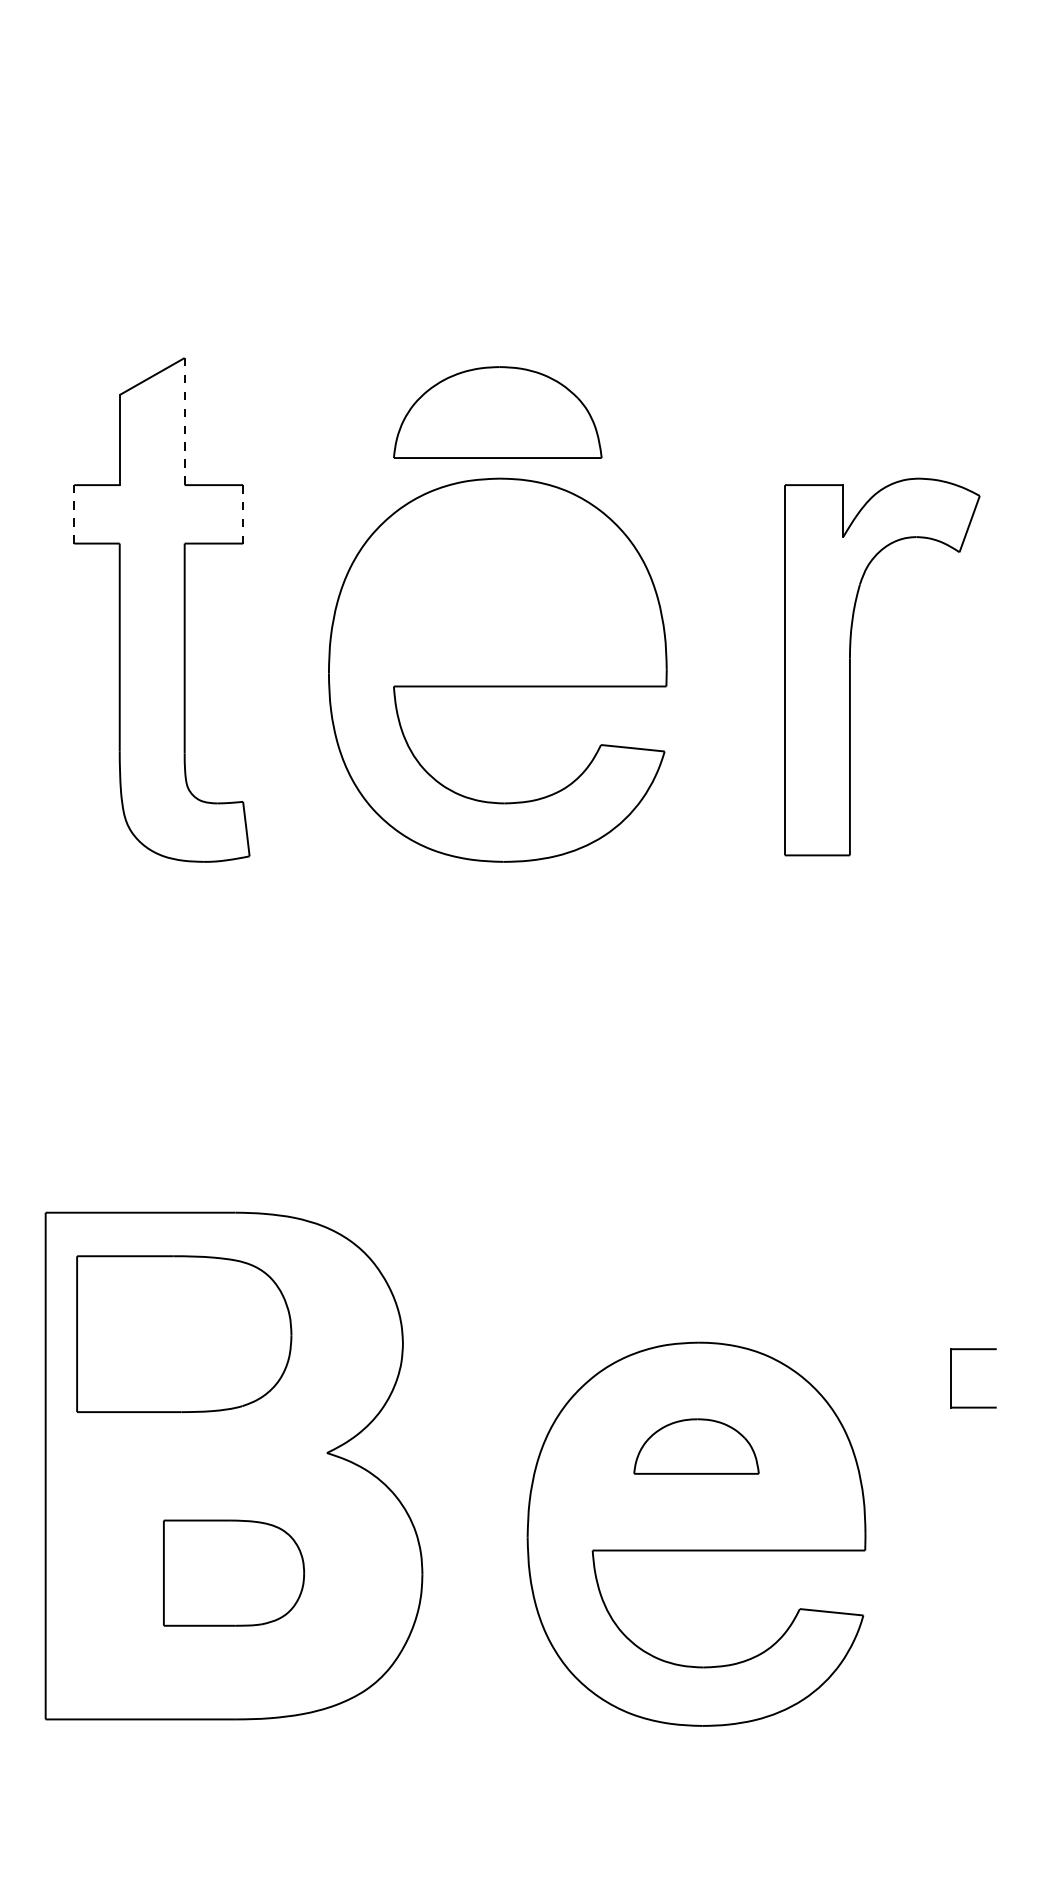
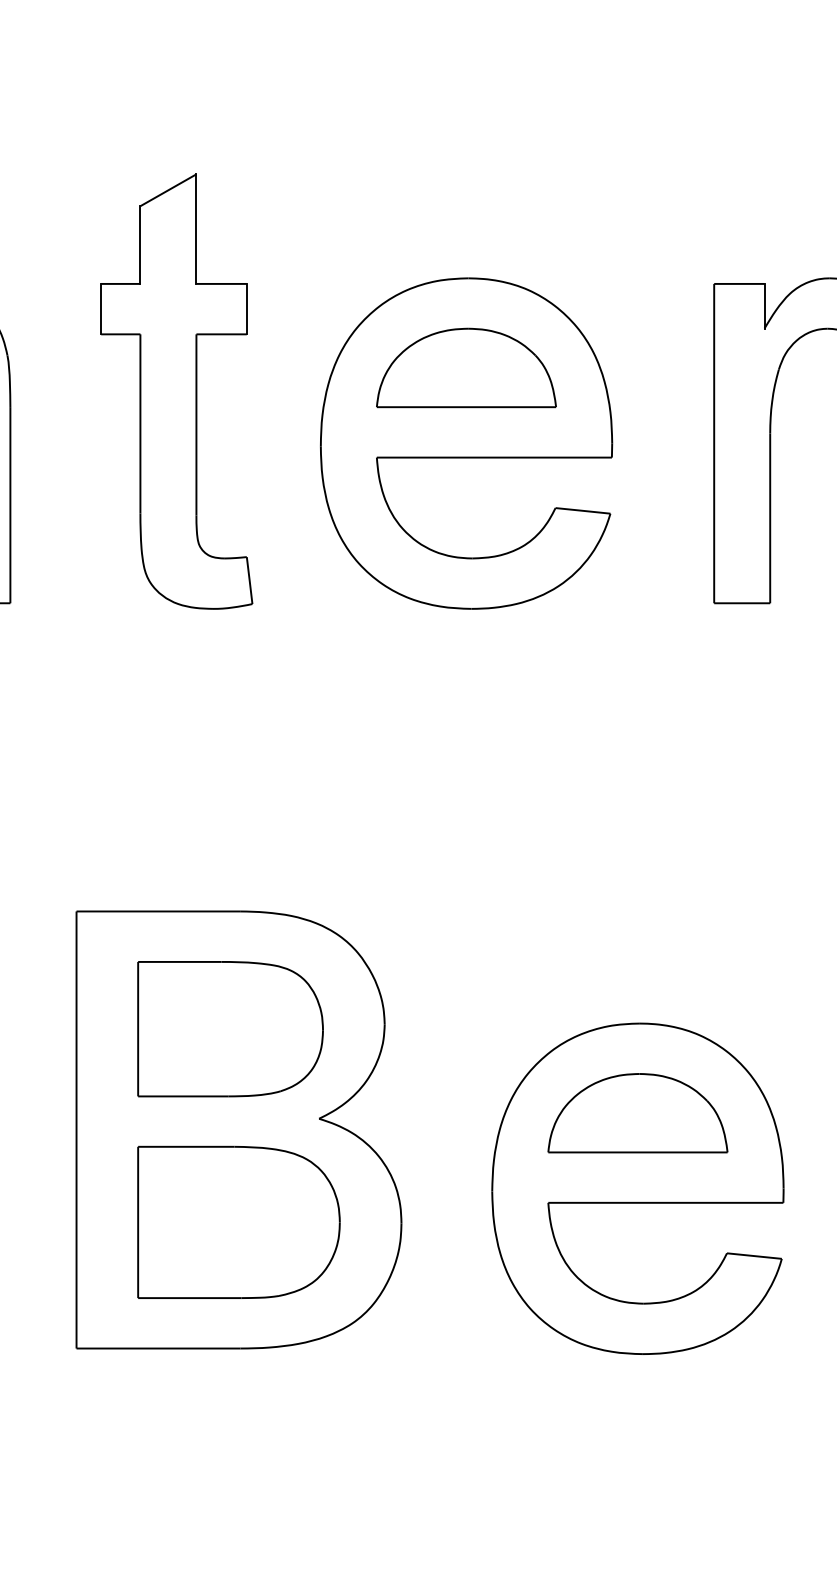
part: (497, 412) -> (466, 367), moved
line: (184, 421) -> (196, 229), dashed -> solid
line: (74, 513) -> (101, 308), dashed -> solid
line: (243, 514) -> (247, 309), dashed -> solid
part: (184, 1333) -> (230, 1028), moved
part: (696, 1446) -> (637, 1113), size x1.67
part: (233, 1572) -> (238, 1221), size x1.67

